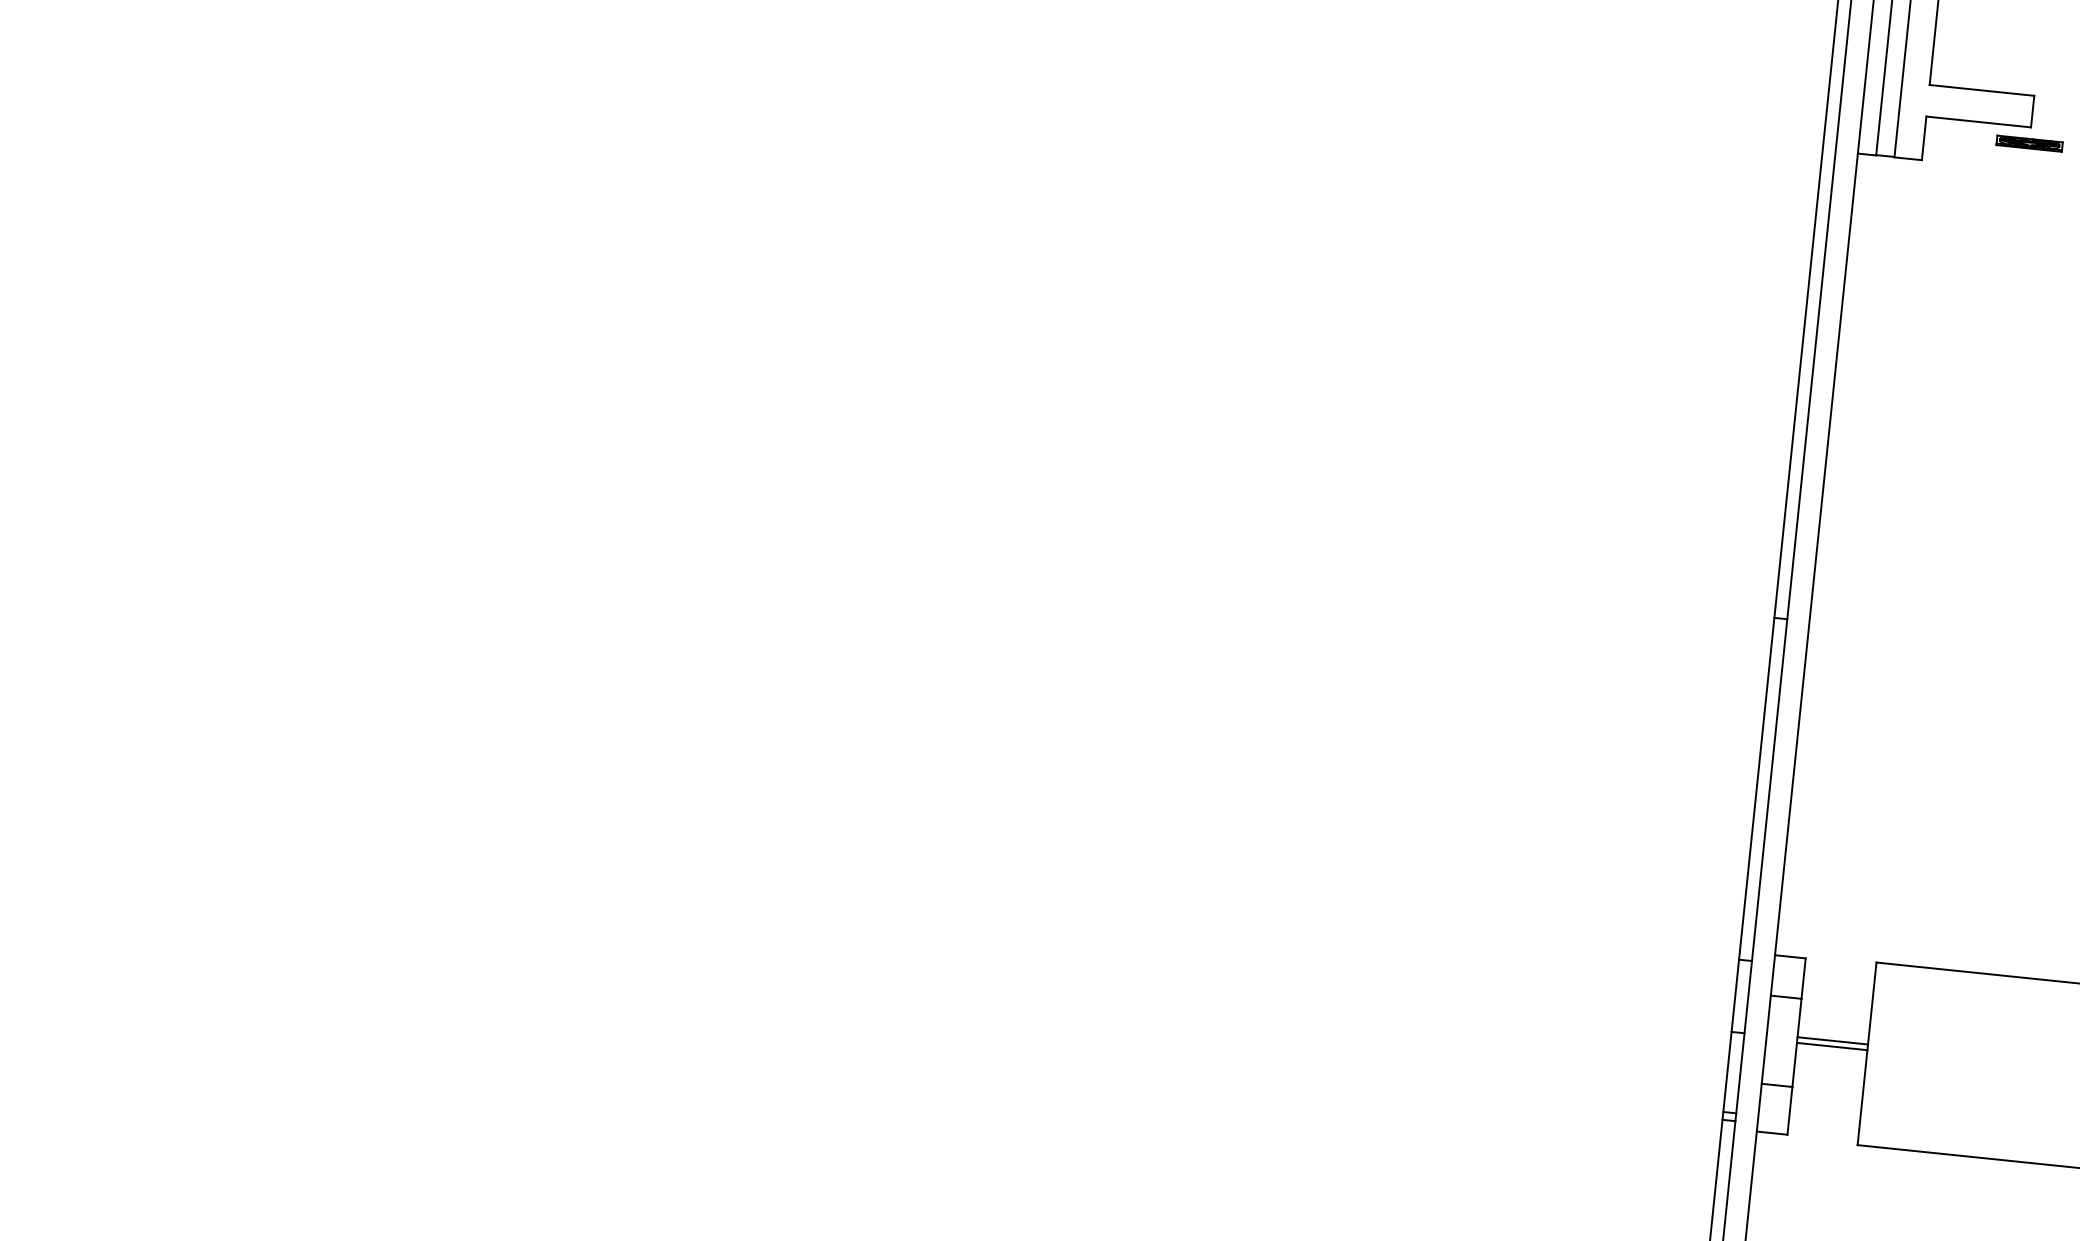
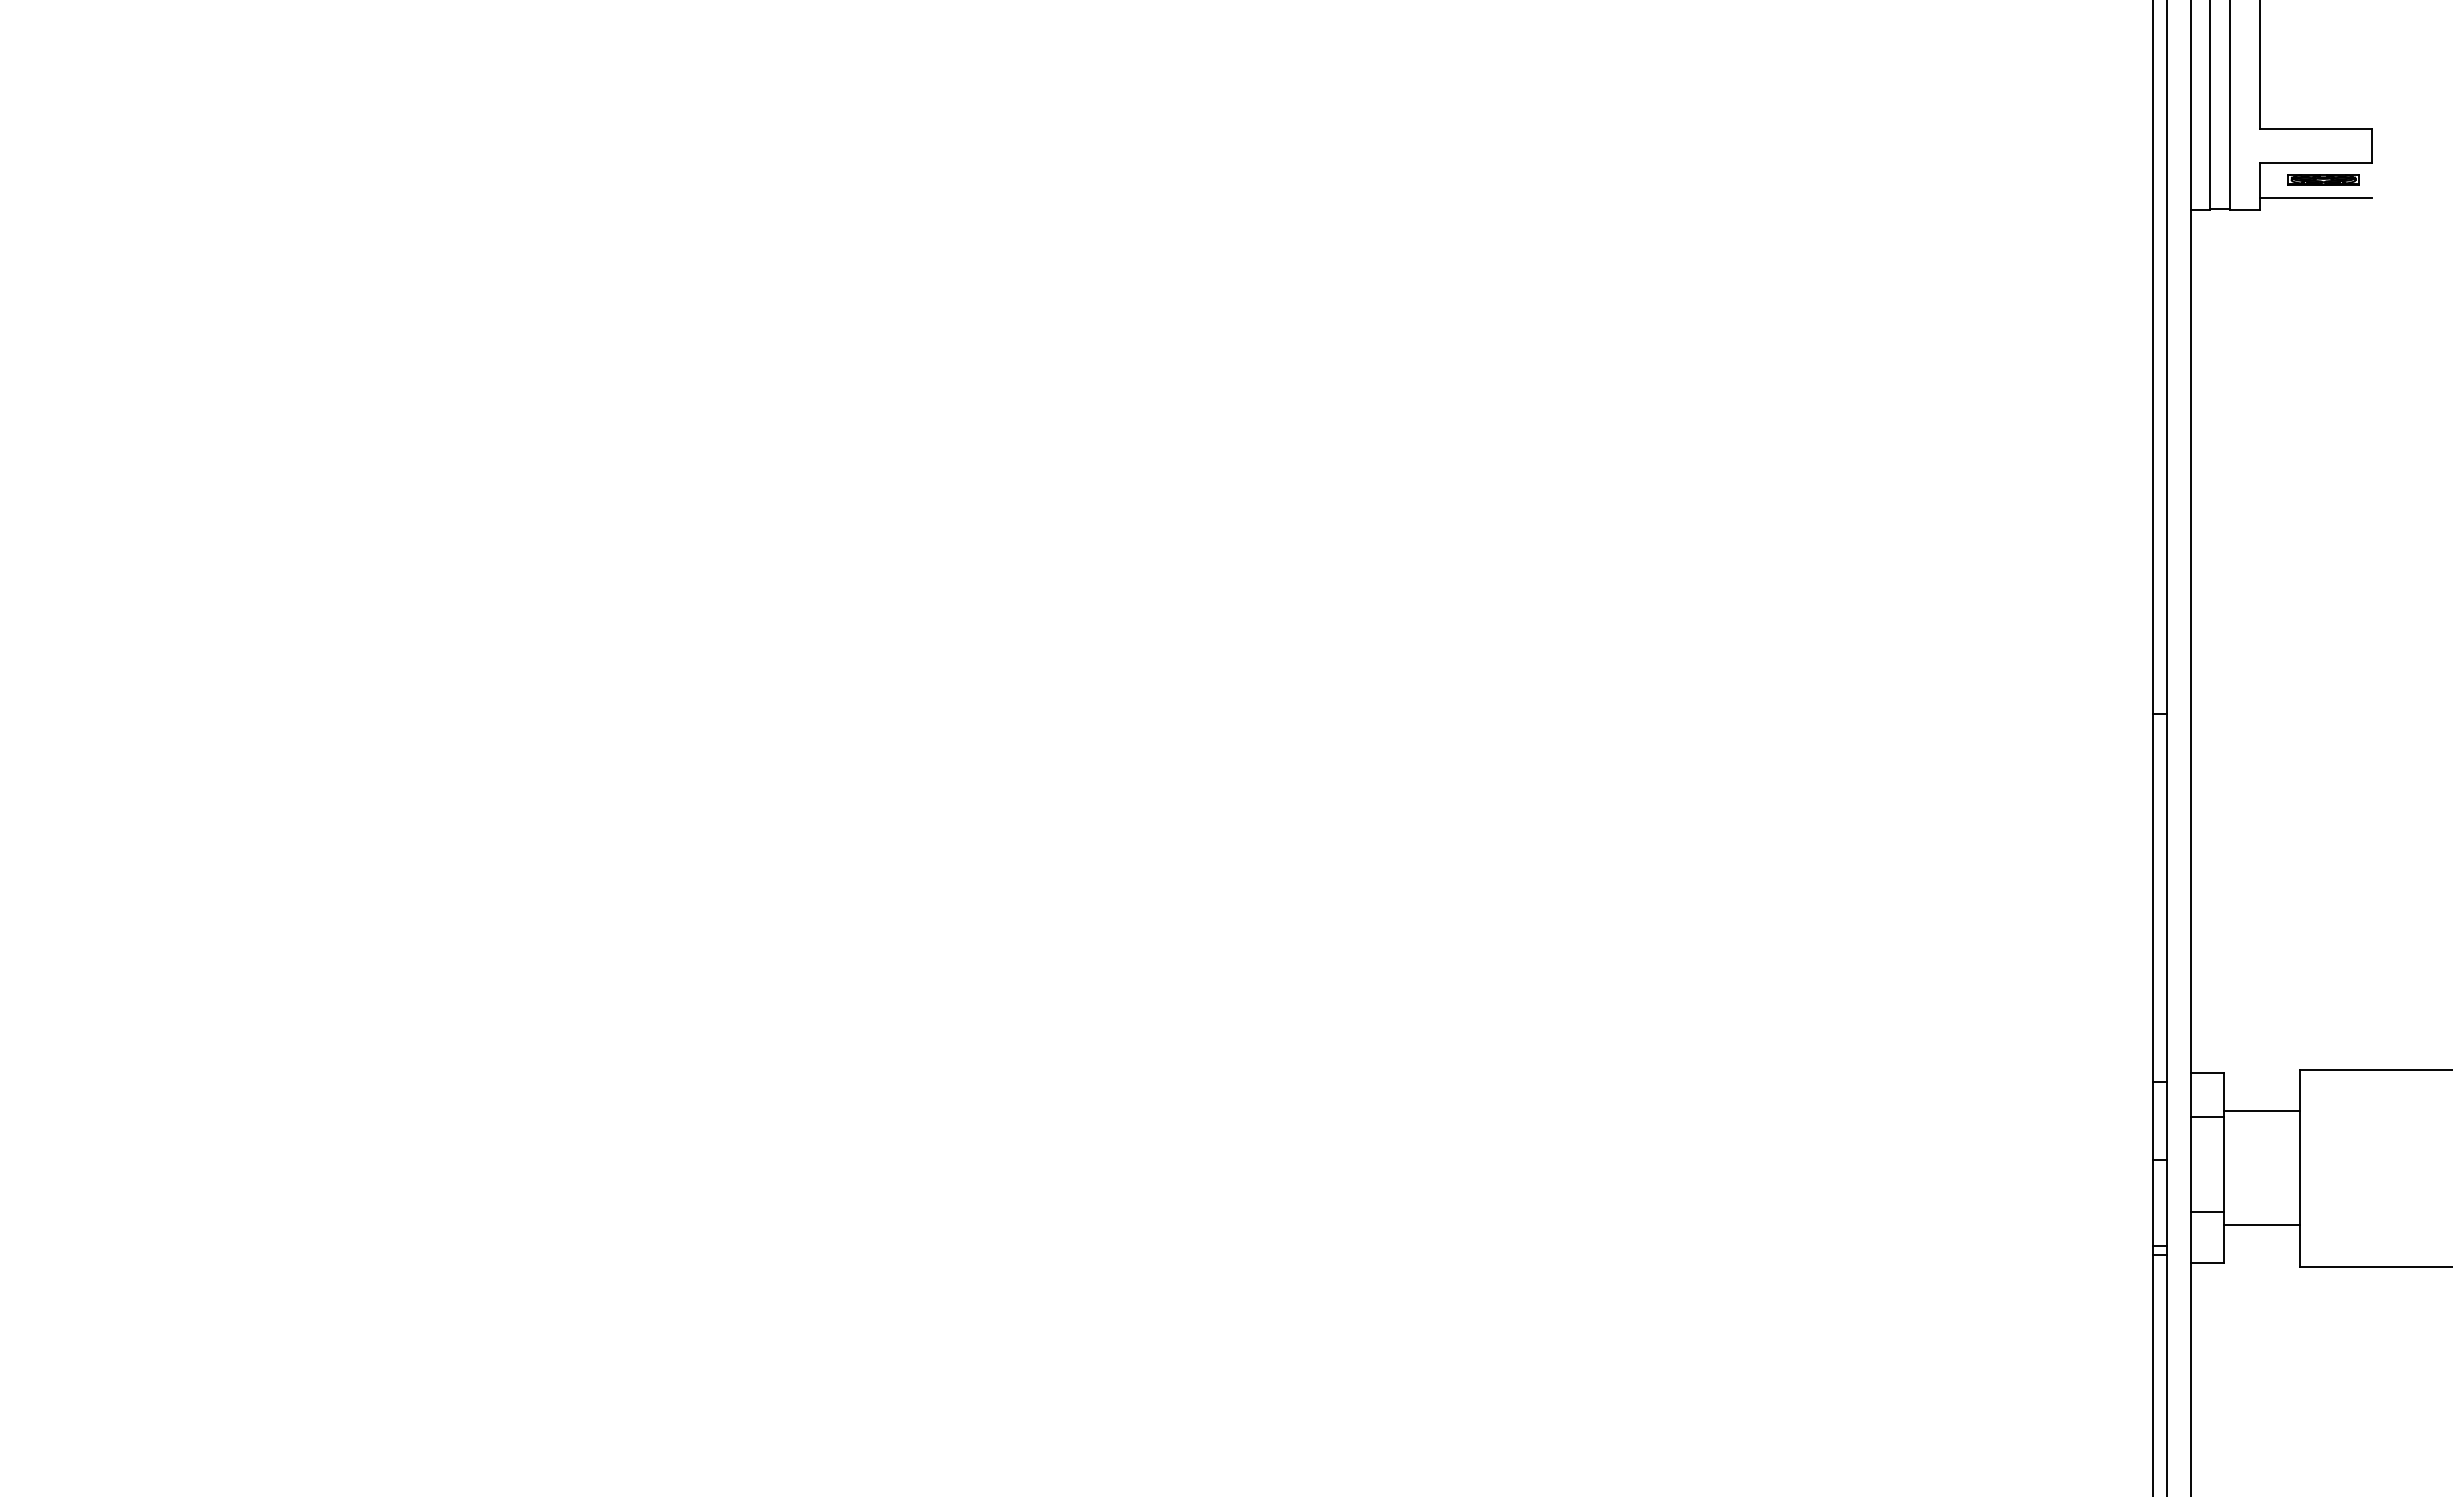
part: (2029, 143) -> (2323, 179), moved
line: (1974, 154) -> (2315, 197), added
line: (1832, 1041) -> (2261, 1111), moved
line: (1832, 1046) -> (2261, 1225), moved

